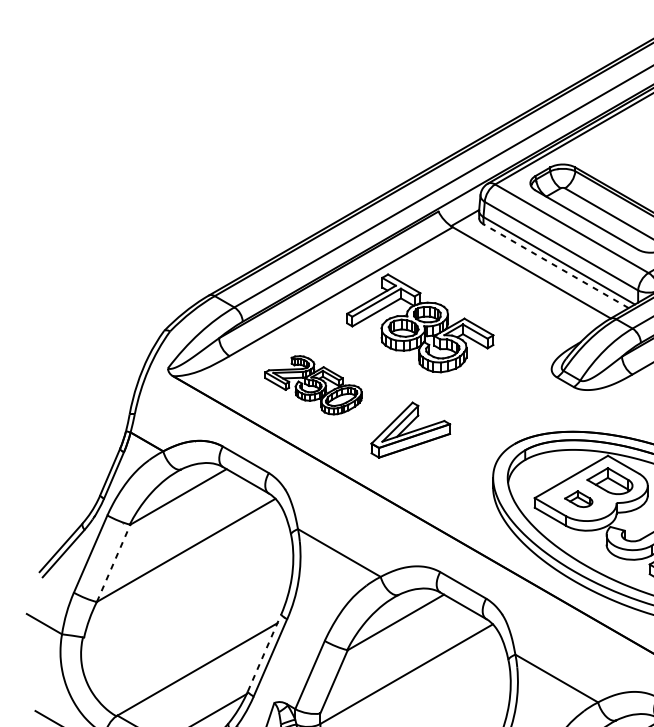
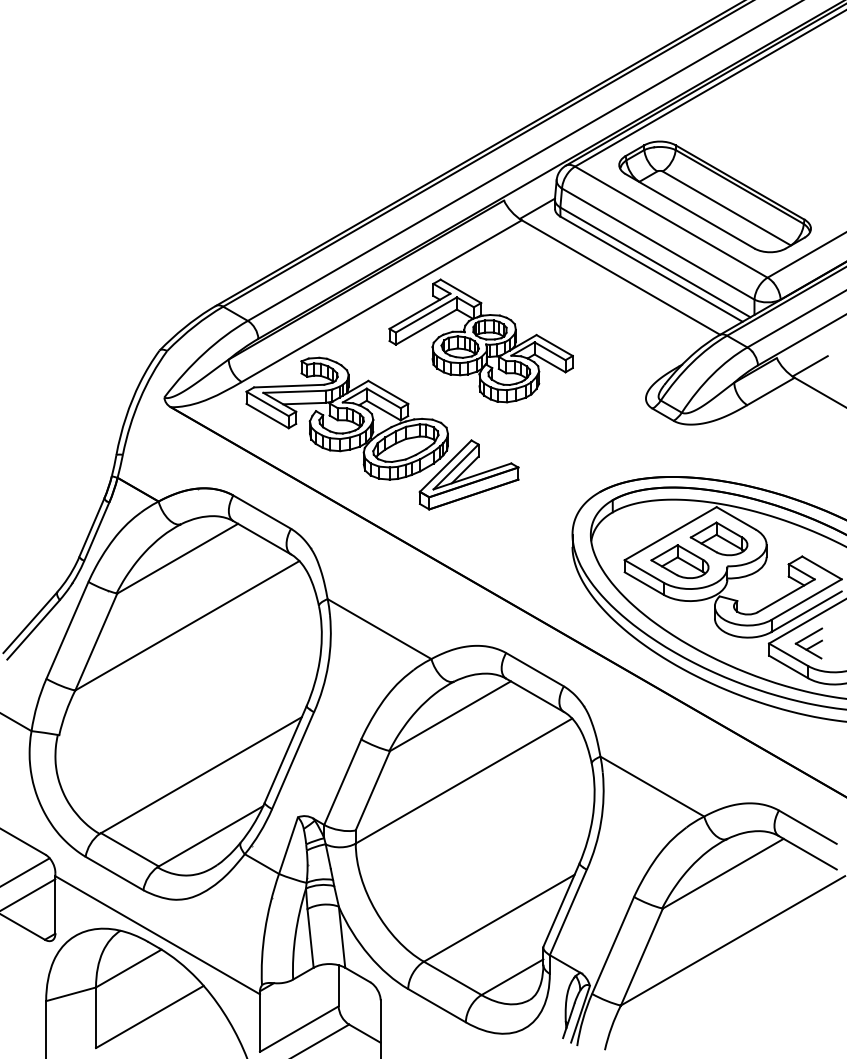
line: (556, 265) -> (651, 268), dashed -> solid
part: (313, 385) -> (346, 418), size x1.67
part: (578, 499) -> (679, 561), size x1.67
line: (113, 563) -> (96, 642), dashed -> solid
line: (264, 652) -> (285, 754), dashed -> solid

